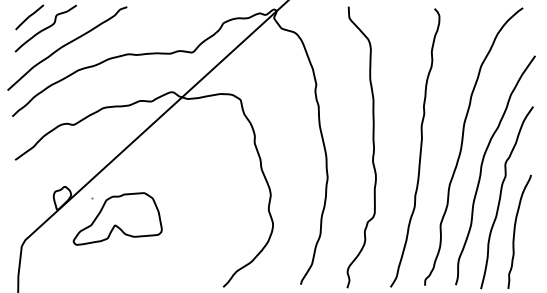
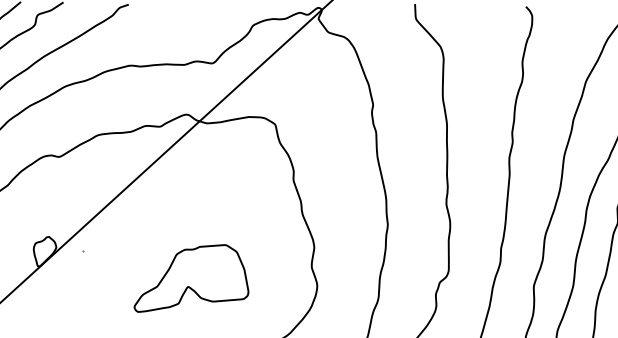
part: (117, 218) -> (191, 277), moved

